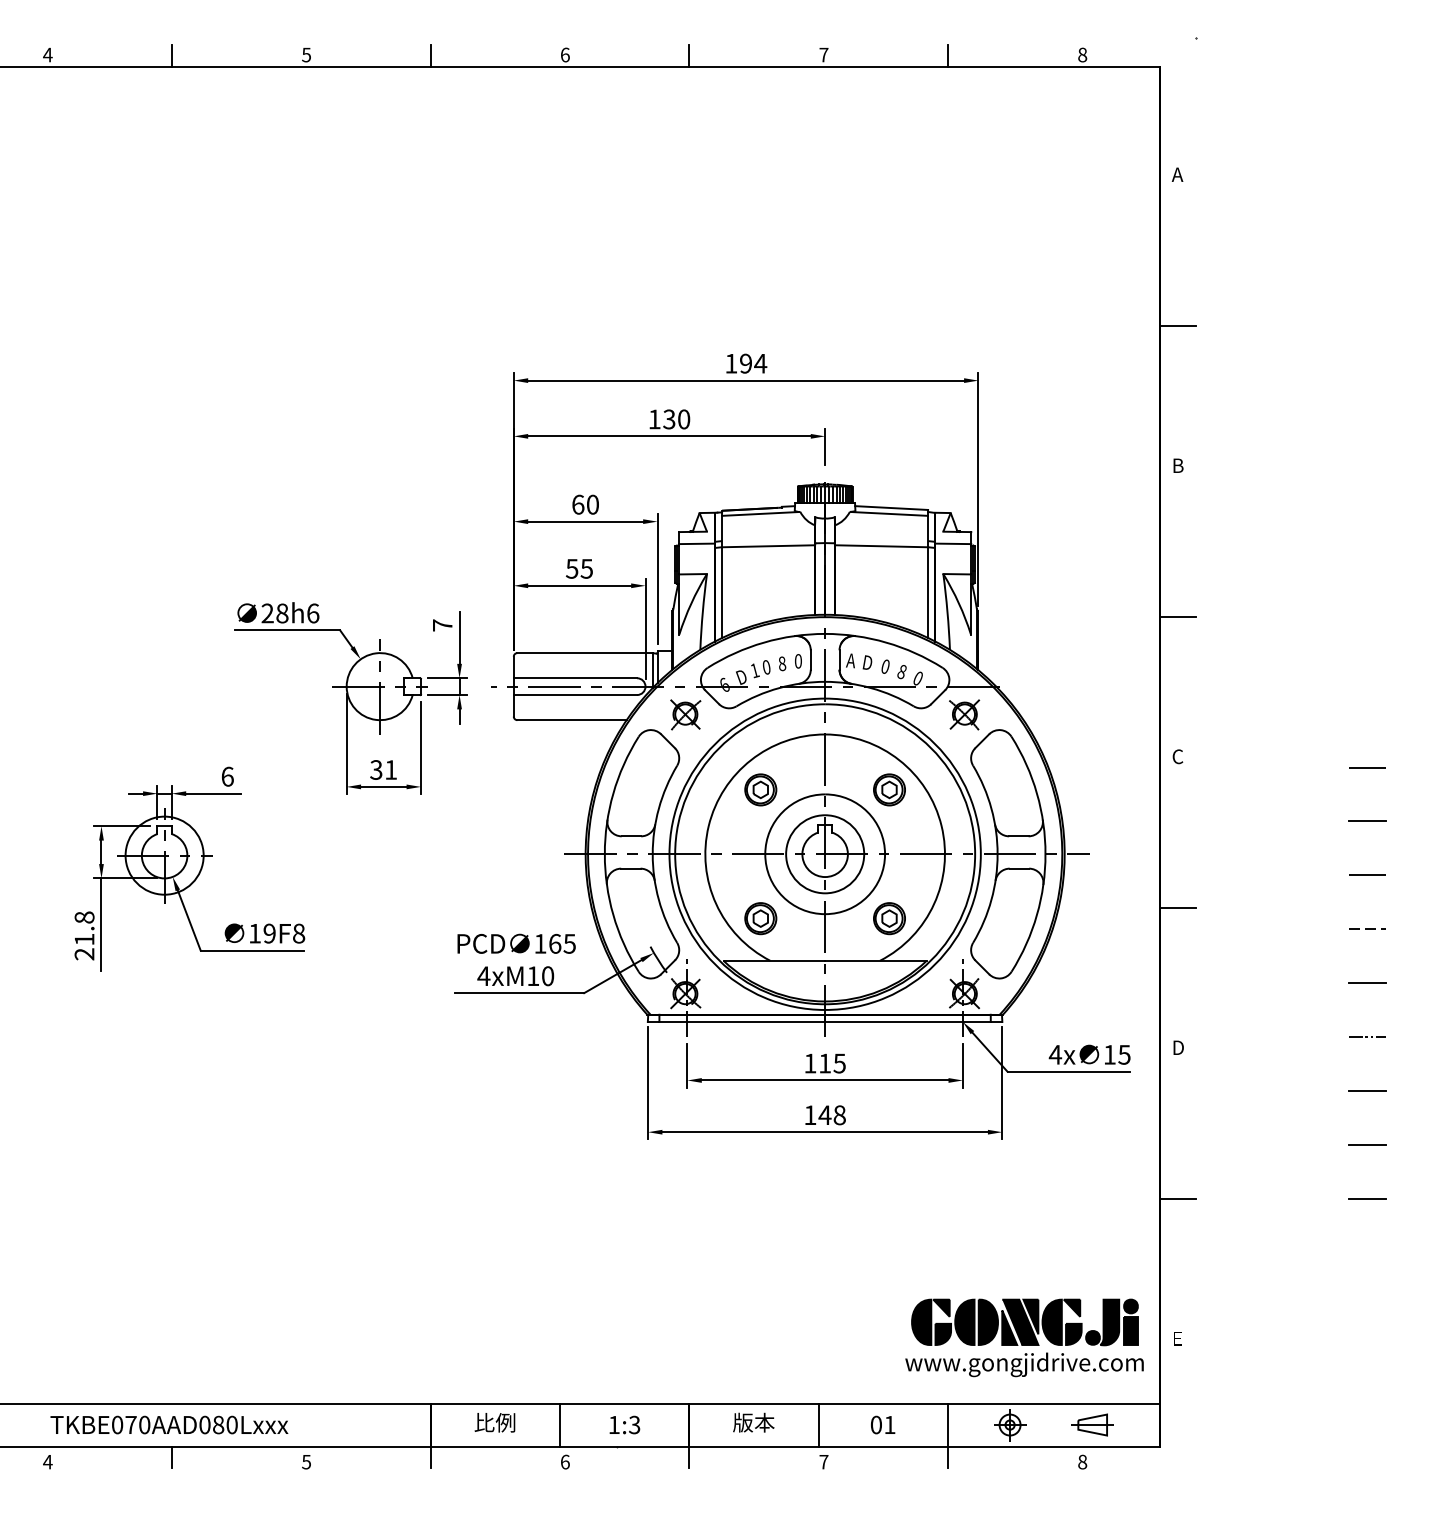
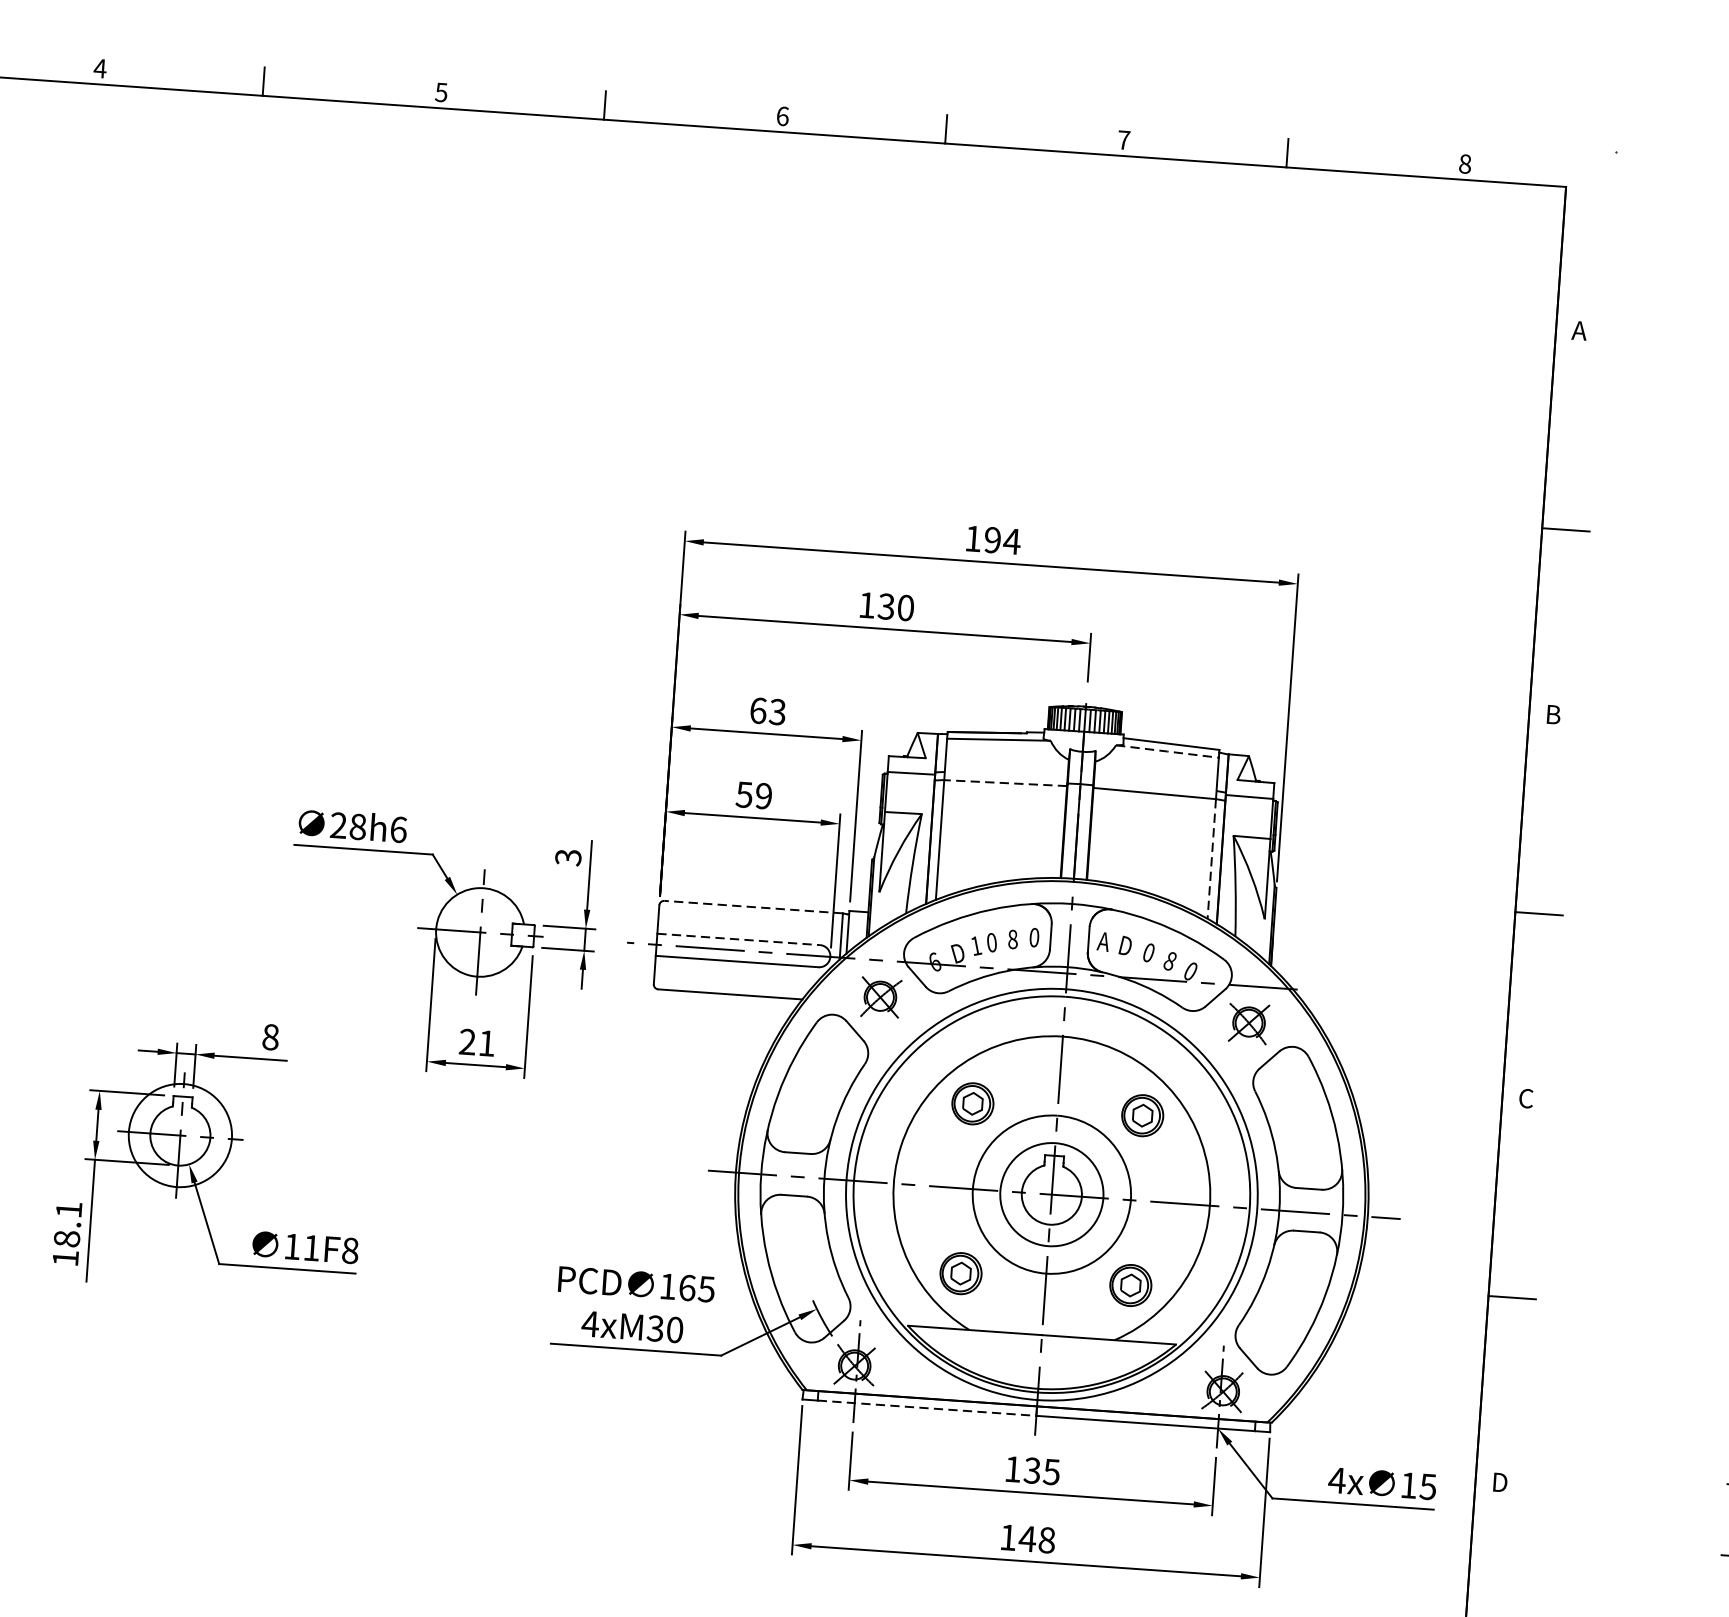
text: (592, 504) -> (777, 711), 60 -> 63
line: (888, 513) -> (1166, 750), solid -> dashed
line: (768, 546) -> (1005, 783), solid -> dashed
text: (586, 568) -> (763, 795), 55 -> 59
line: (928, 593) -> (1212, 860), solid -> dashed
text: (442, 625) -> (568, 857), 7 -> 3
line: (585, 653) -> (754, 907), solid -> dashed
line: (575, 678) -> (738, 939), solid -> dashed
text: (376, 769) -> (467, 1041), 31 -> 21
text: (227, 776) -> (270, 1036), 6 -> 8
text: (269, 933) -> (311, 1247), 19F8 -> 11F8
text: (84, 935) -> (67, 1233), 21.8 -> 18.1
text: (533, 976) -> (655, 1328), 4xM10 -> 4xM30
line: (742, 1021) -> (927, 1407), solid -> dashed
text: (824, 1063) -> (1031, 1470), 115 -> 135

